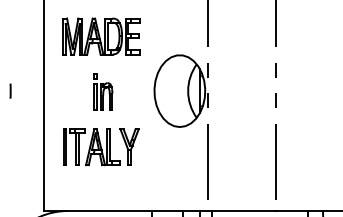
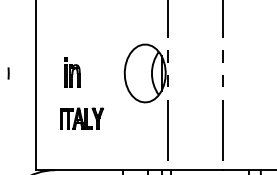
part: (100, 36) -> (81, 29), removed
part: (103, 92) -> (72, 72), moved
part: (100, 146) -> (81, 118), size x0.7

